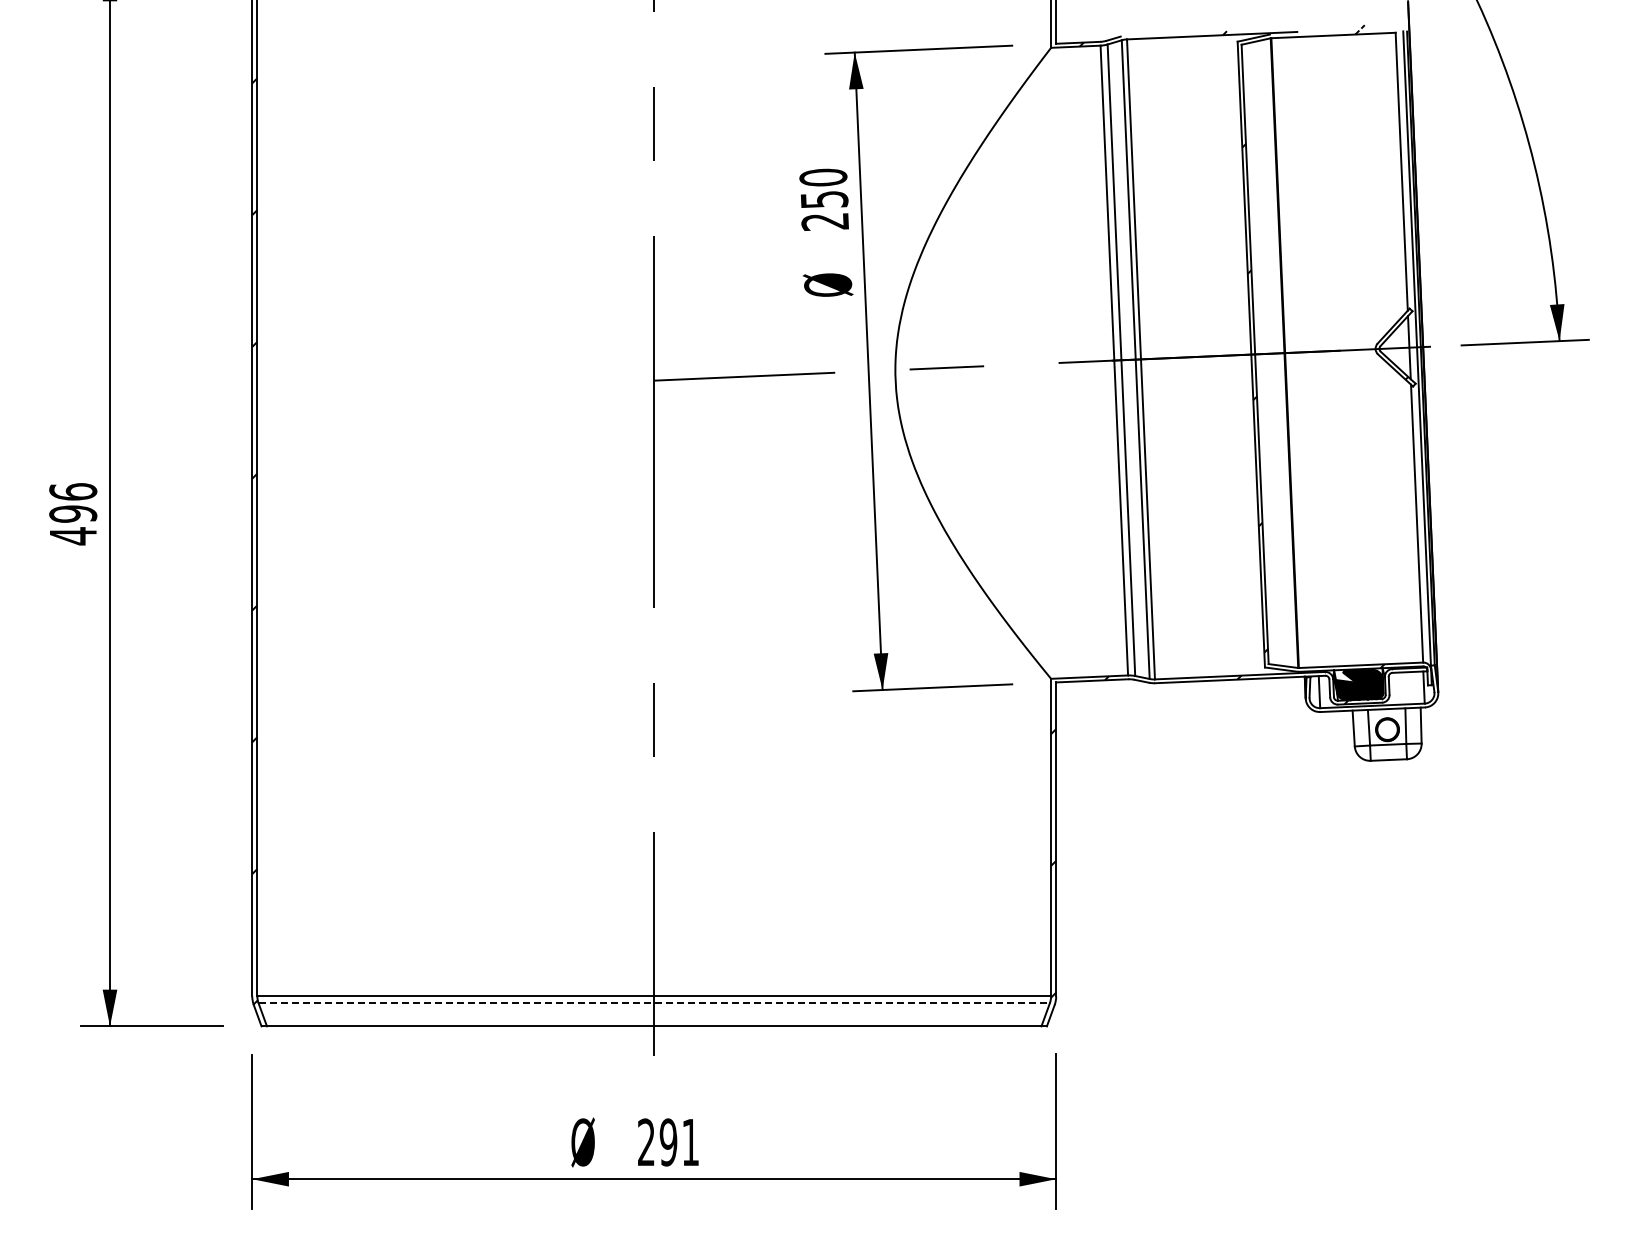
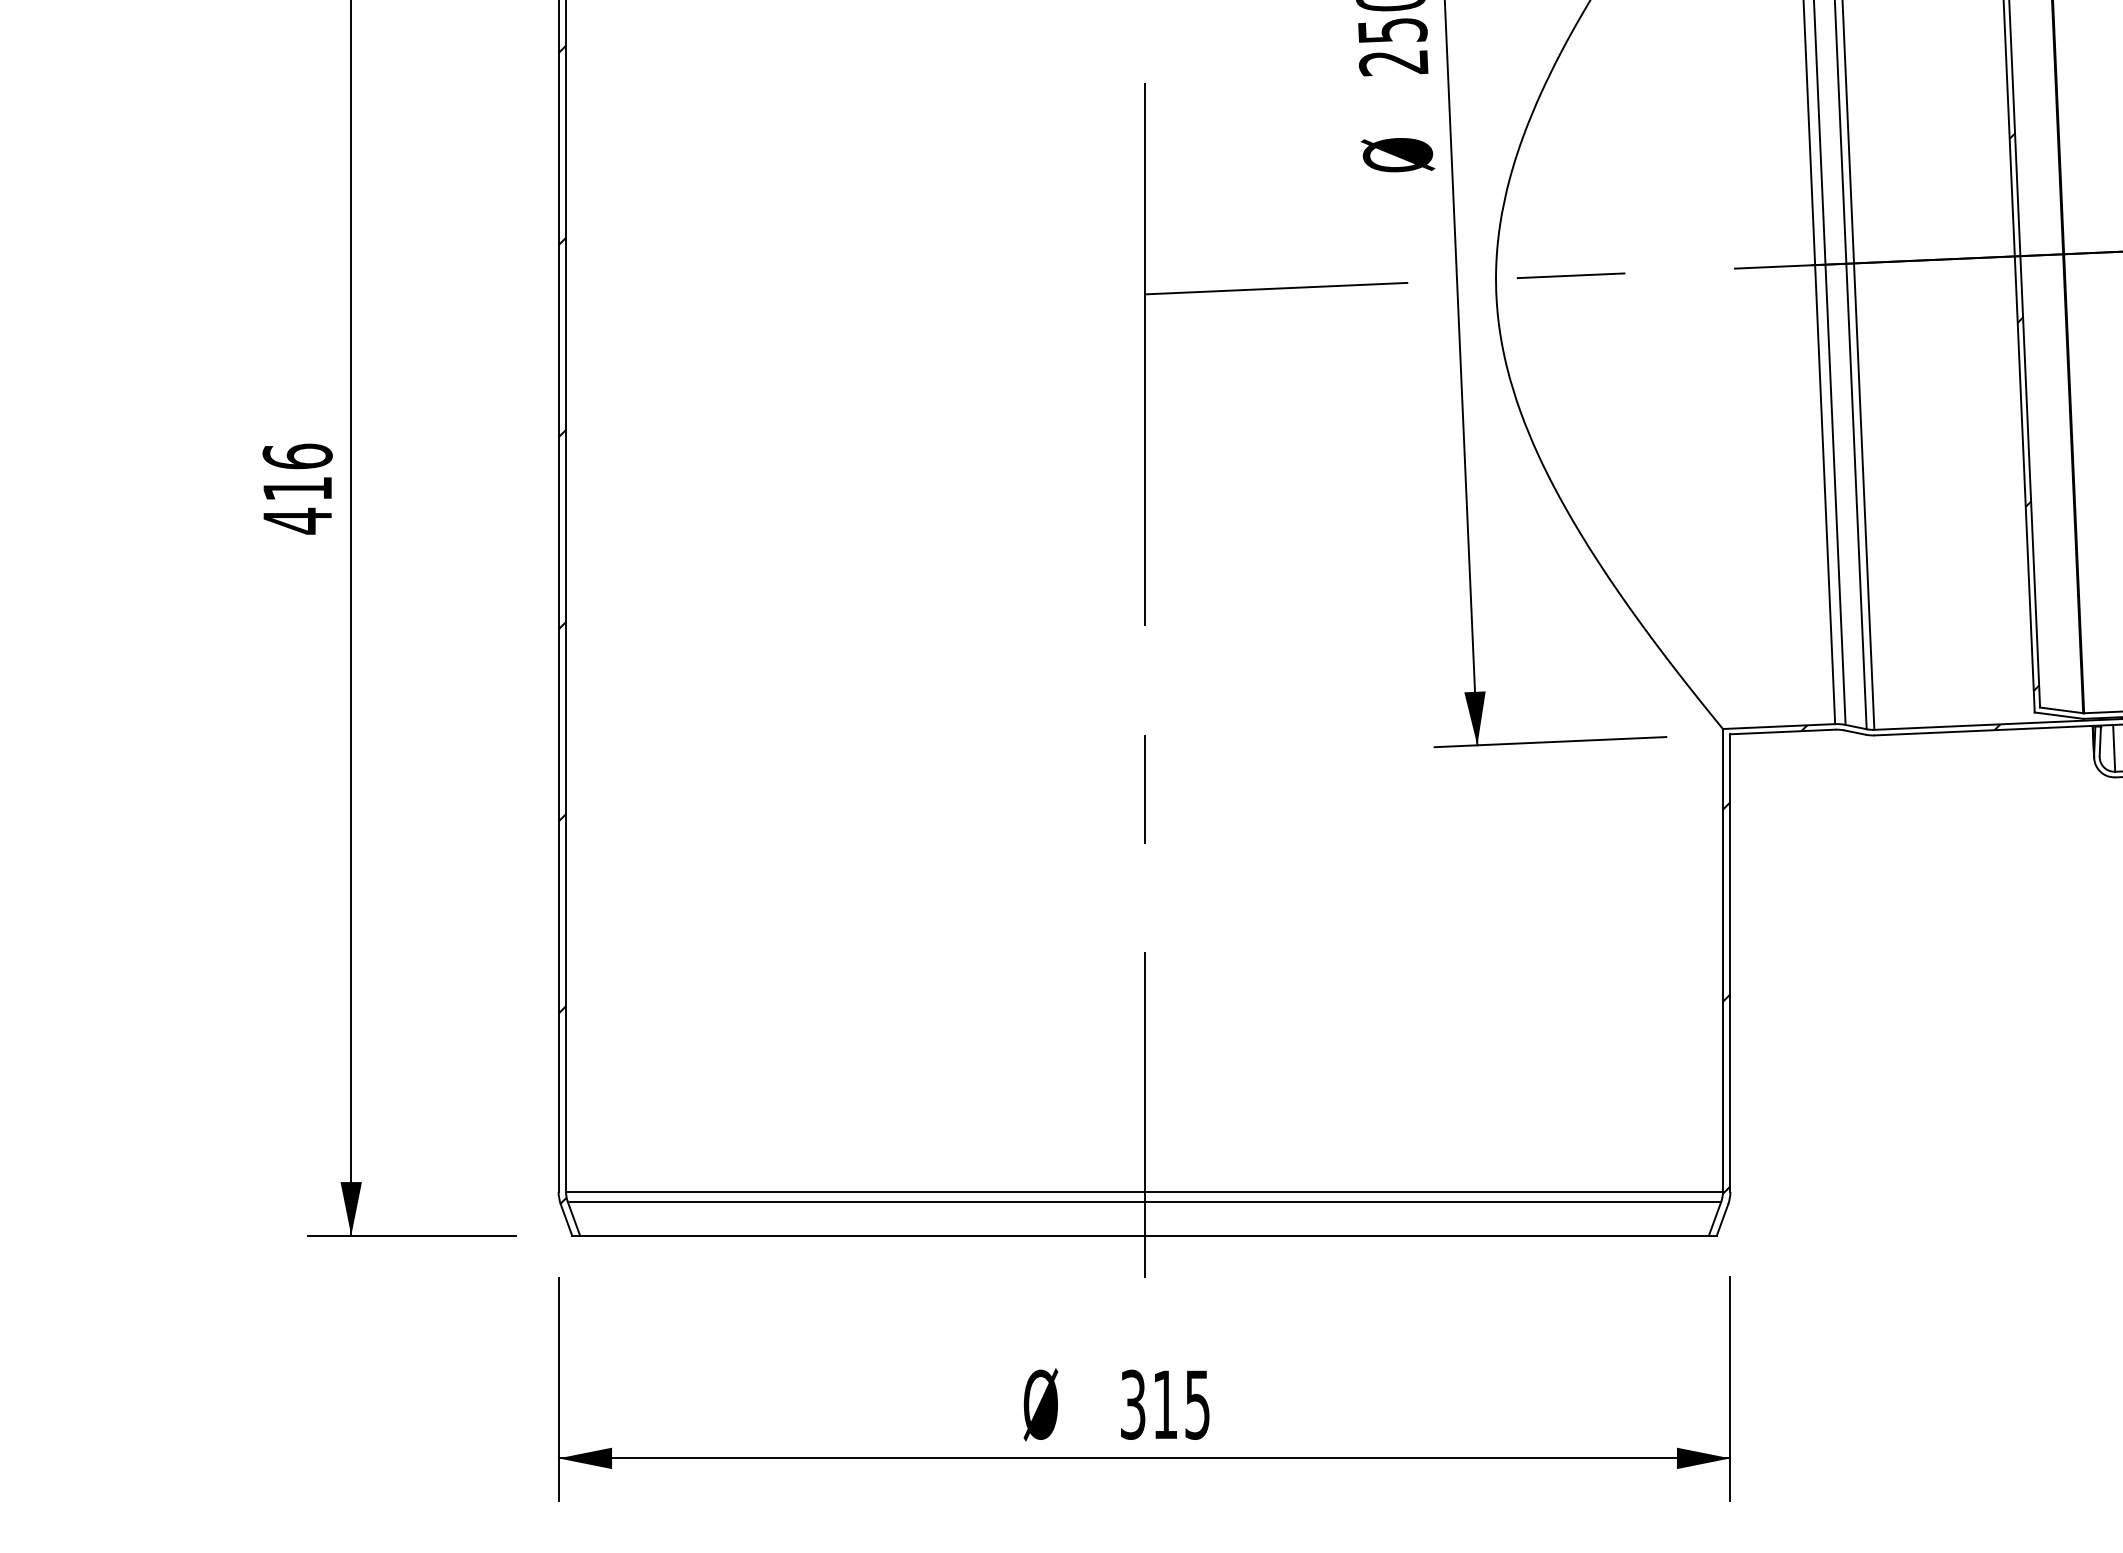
text: (73, 513) -> (298, 488), 496 -> 416
line: (654, 1003) -> (1144, 1202), dashed -> solid
text: (668, 1142) -> (1165, 1404), 291 -> 315

